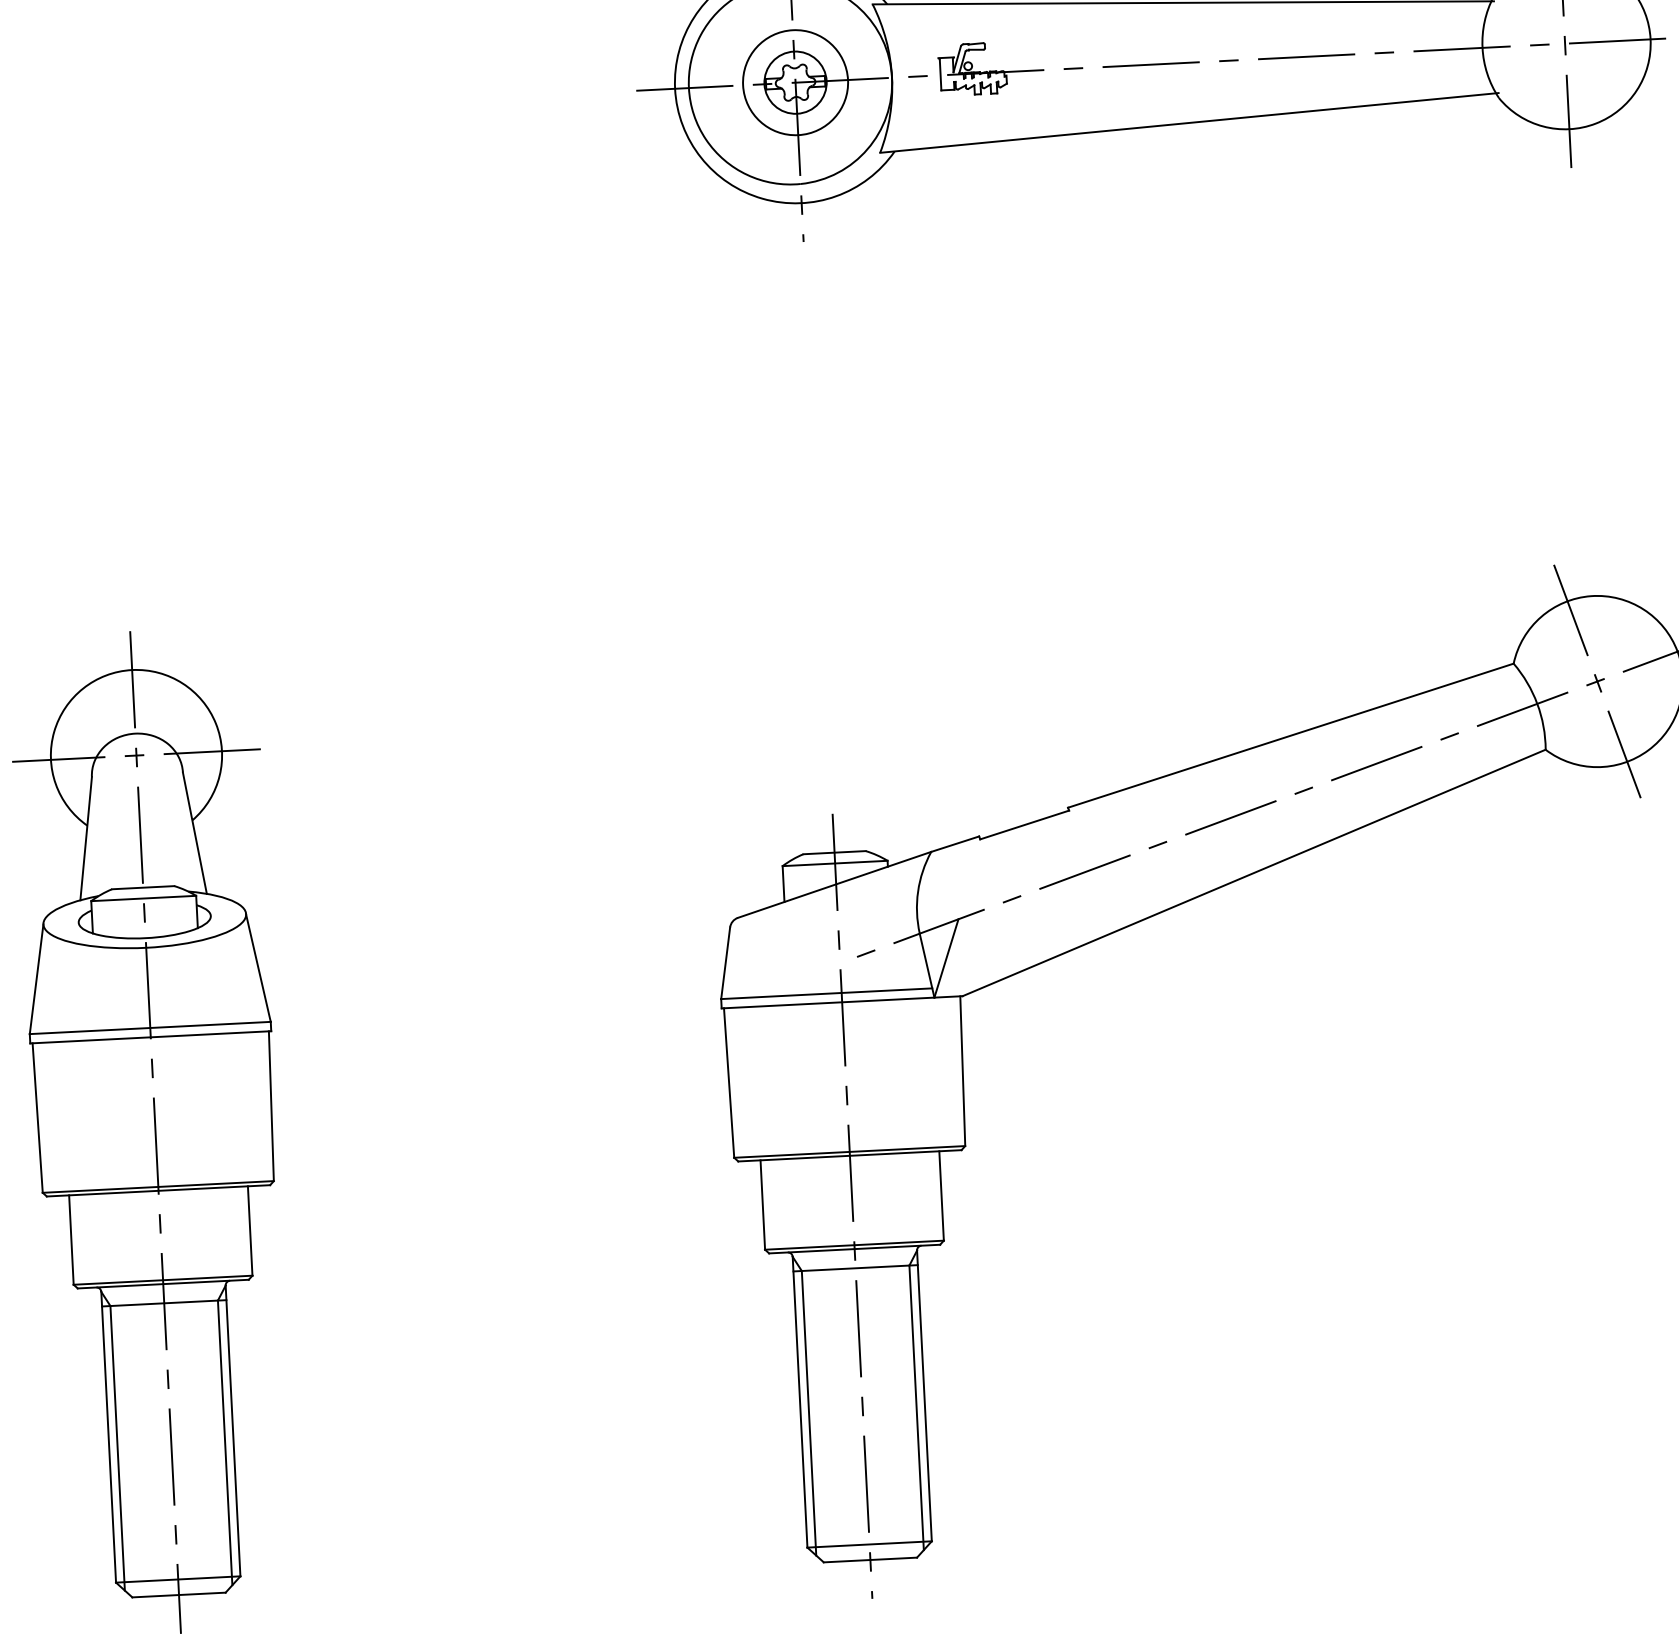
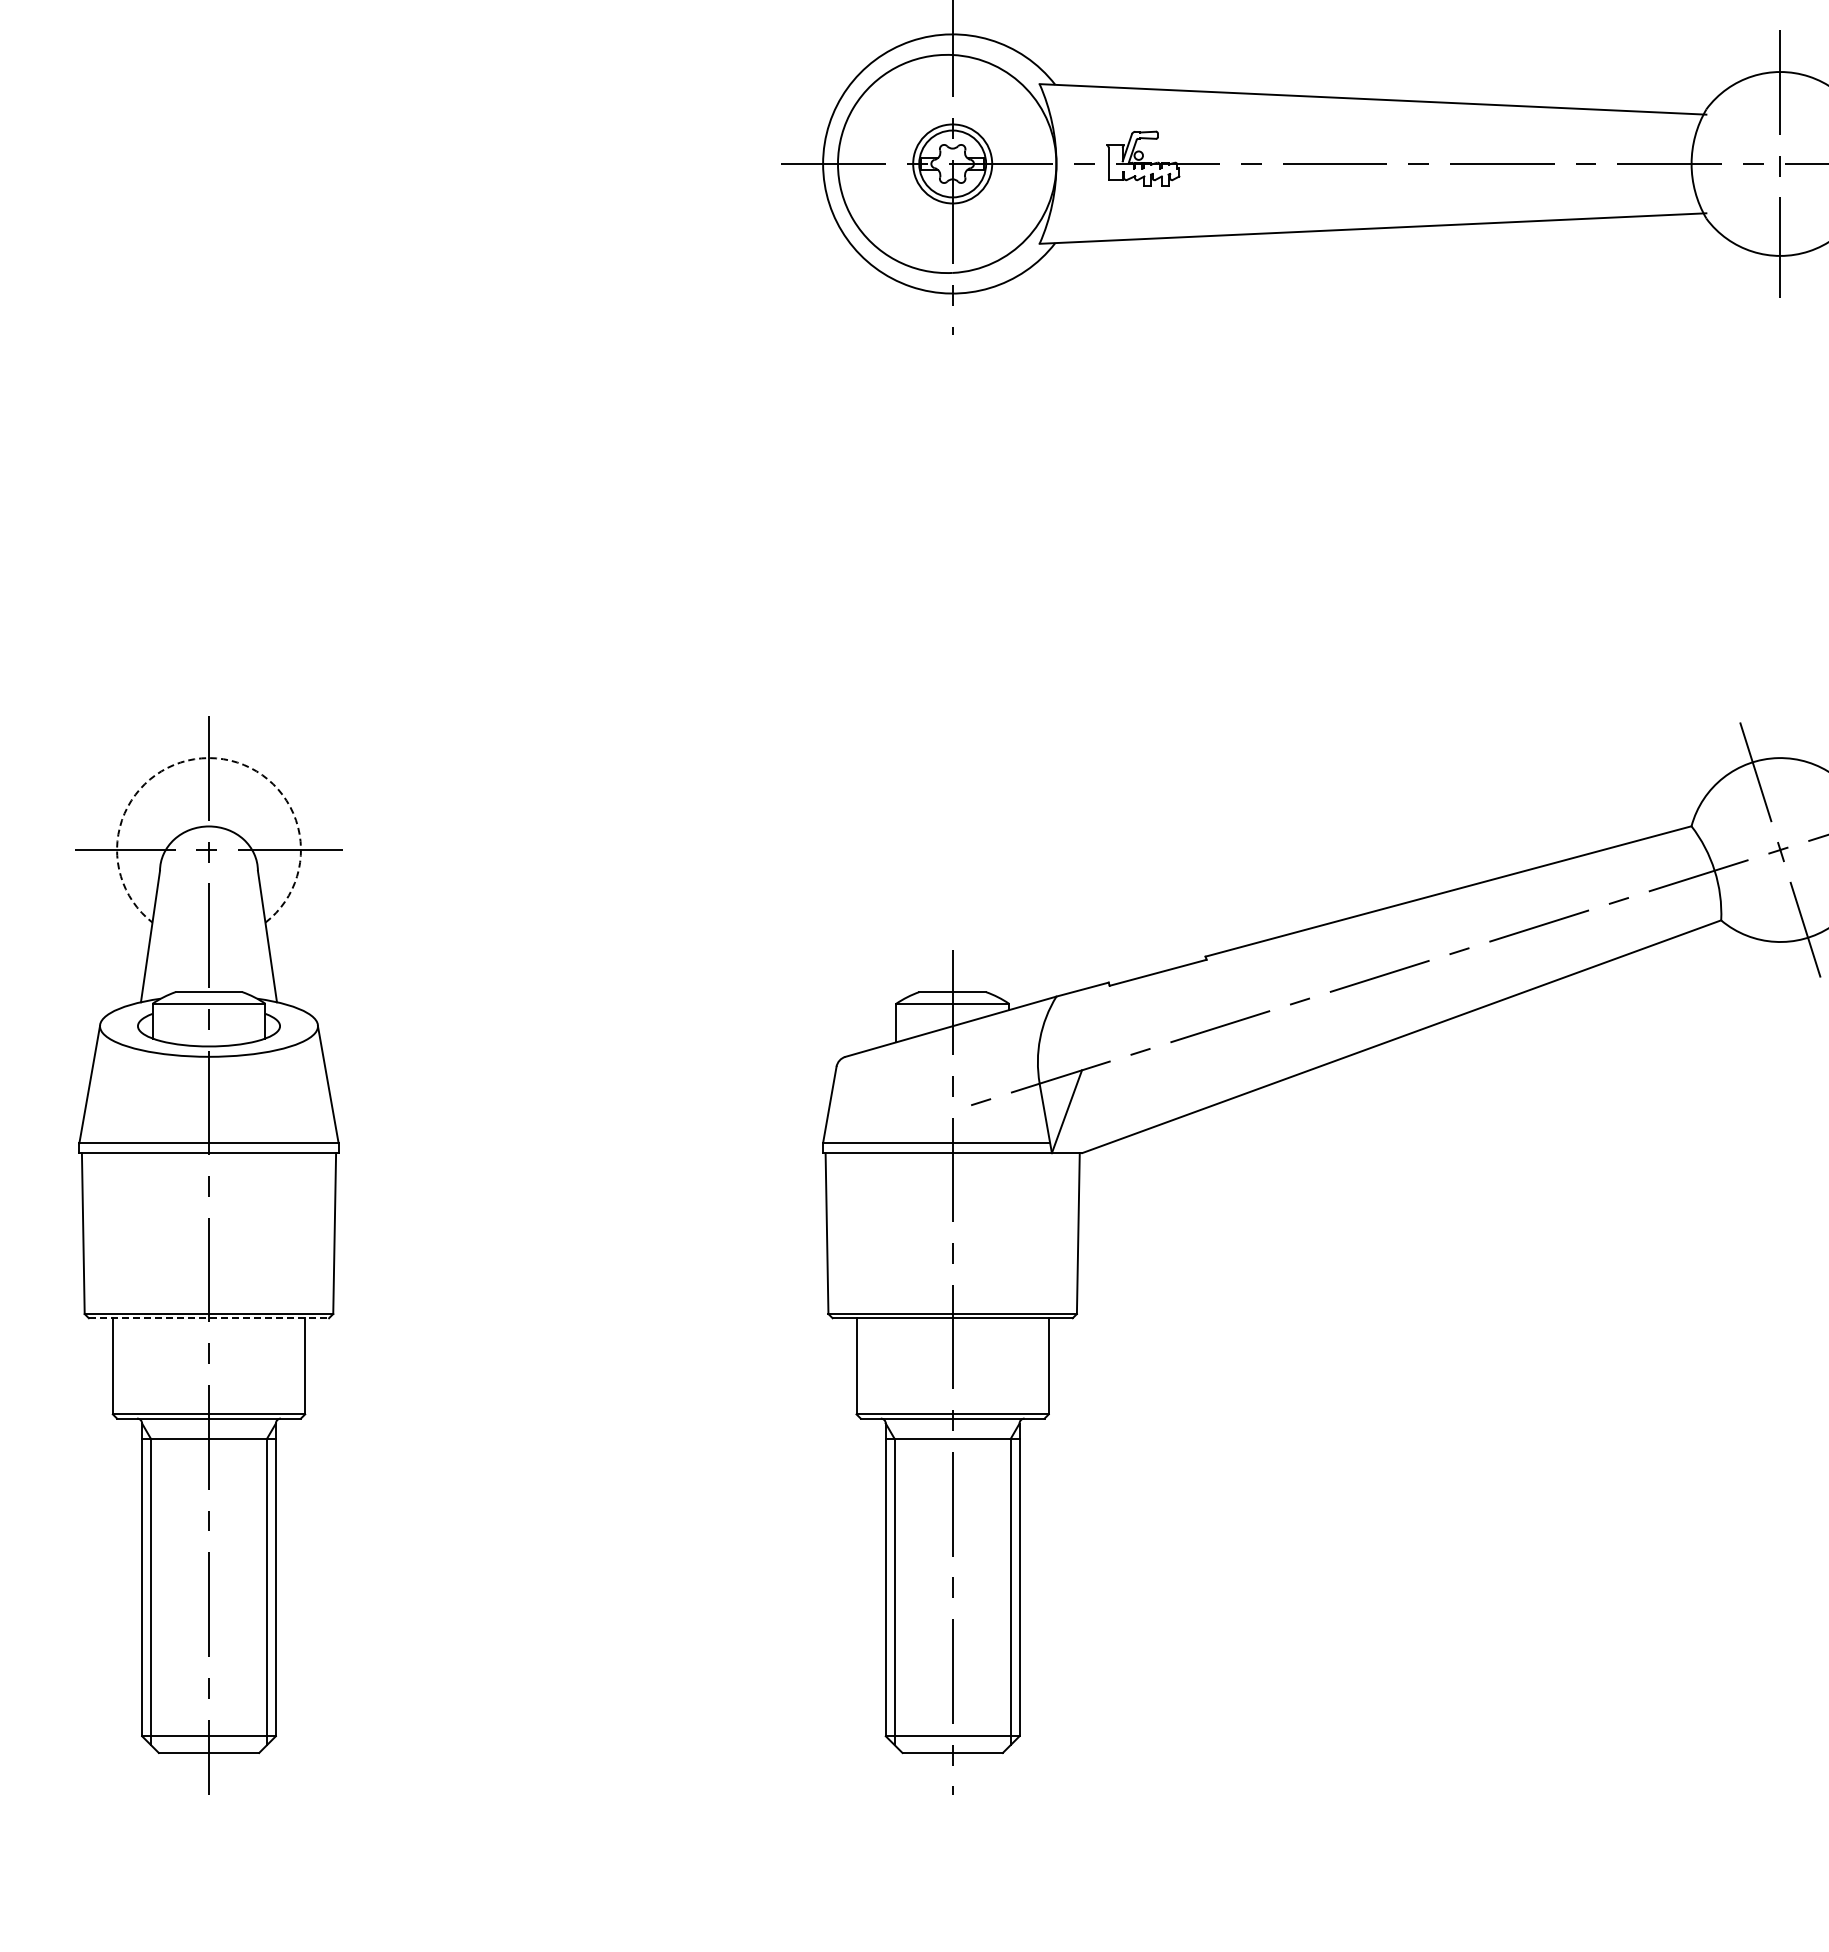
circle: (795, 82) -> (952, 163), size x0.7
arc: (132, 670) -> (209, 758), solid -> dashed
line: (159, 1191) -> (209, 1318), solid -> dashed

